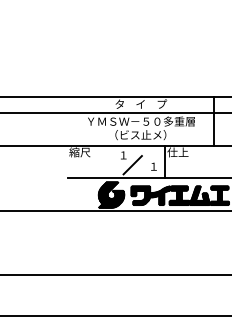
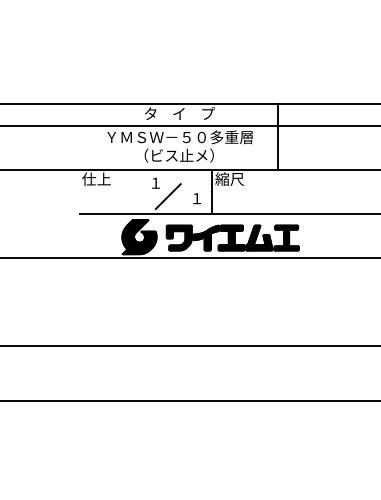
text: (79, 151) -> (96, 178), 縮尺 -> 仕上
text: (177, 151) -> (229, 178), 仕上 -> 縮尺

